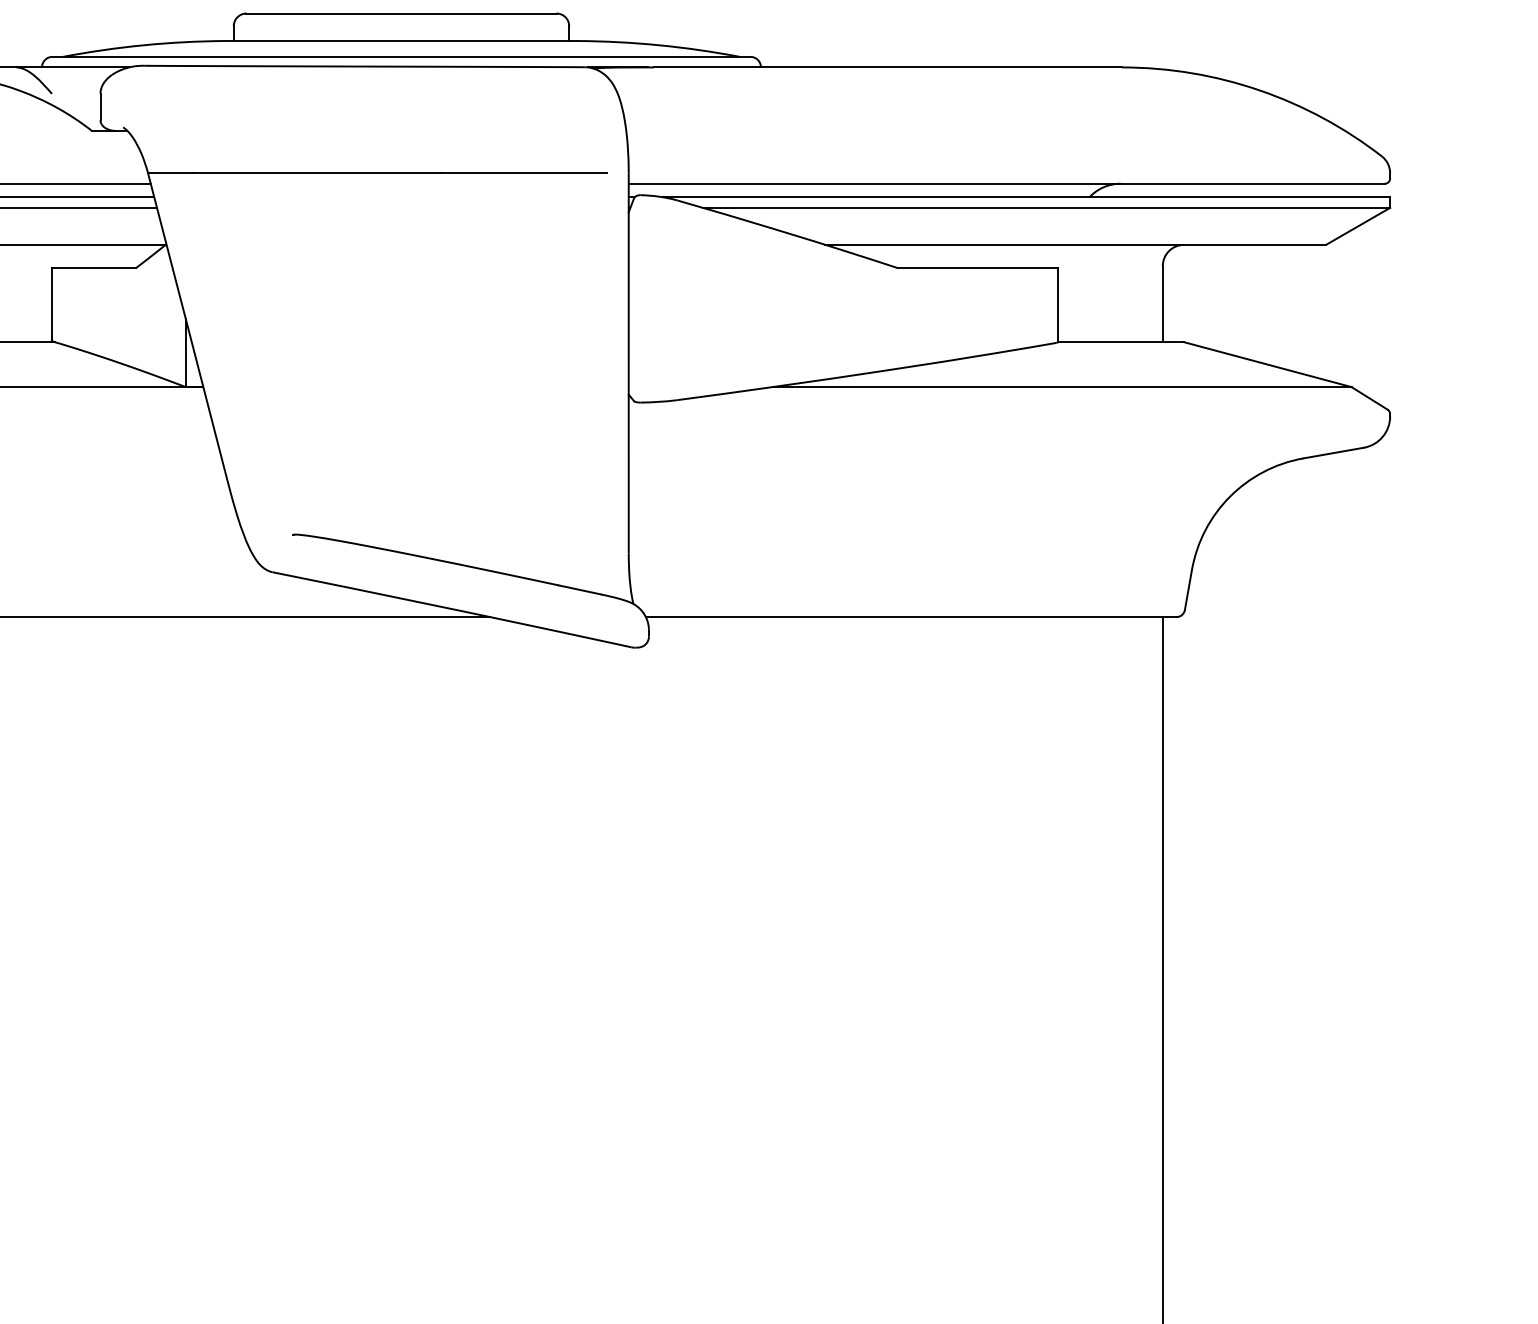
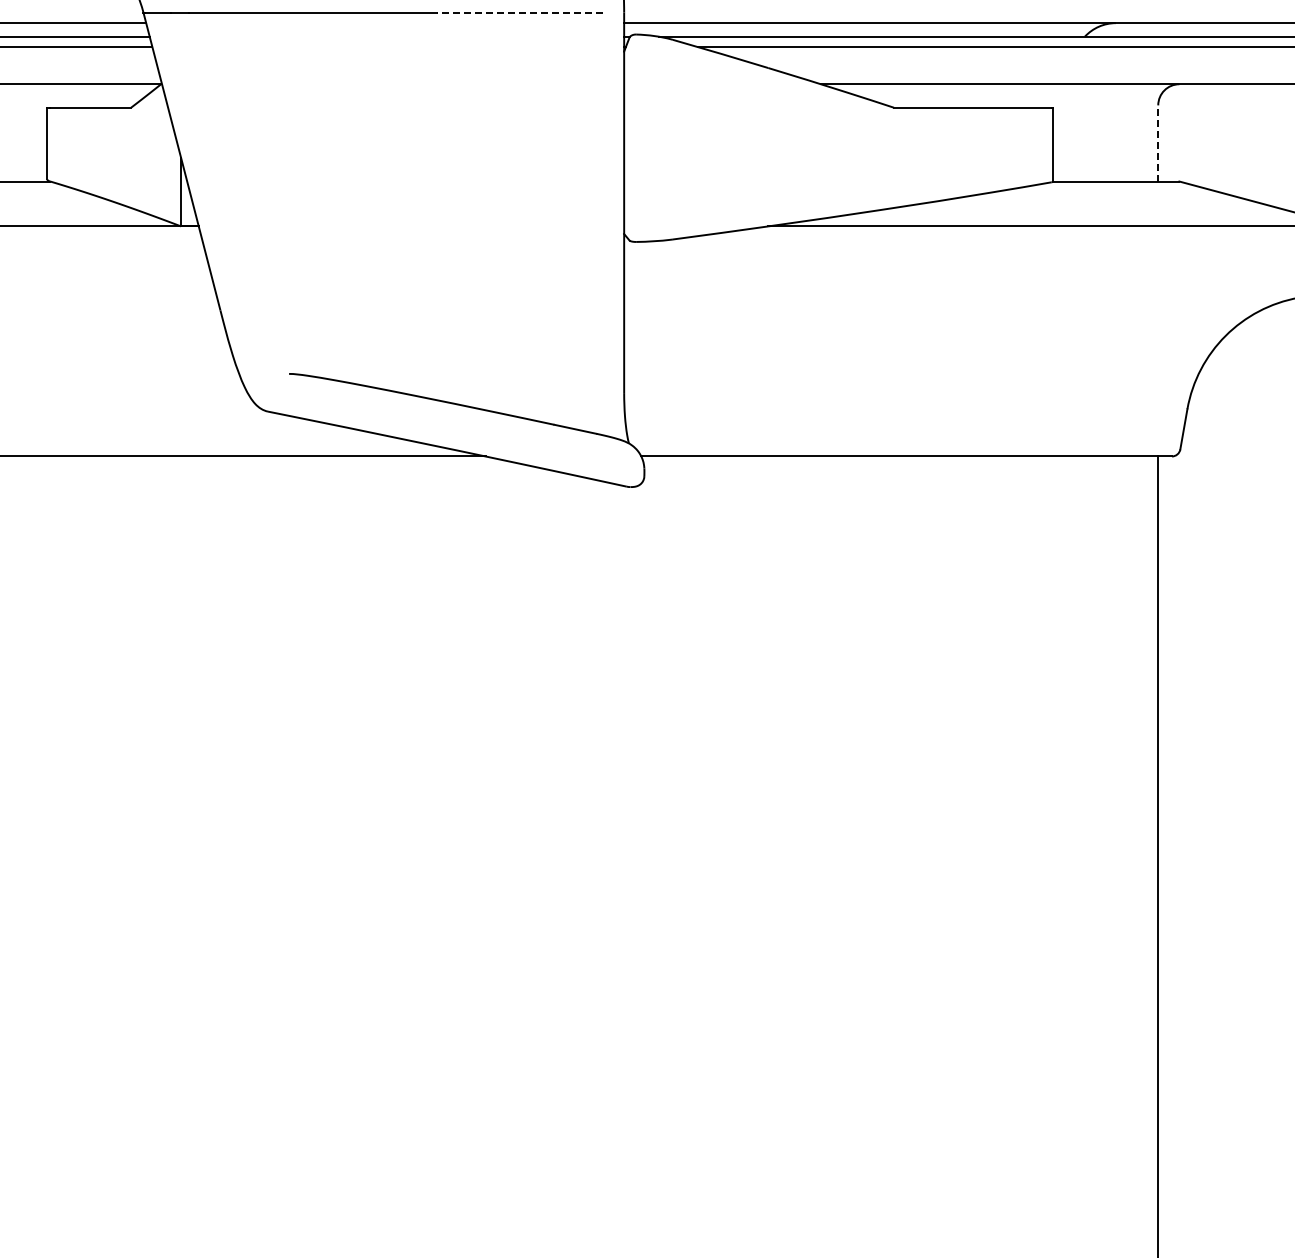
line: (523, 173) -> (518, 12), solid -> dashed
line: (1162, 303) -> (1157, 142), solid -> dashed

